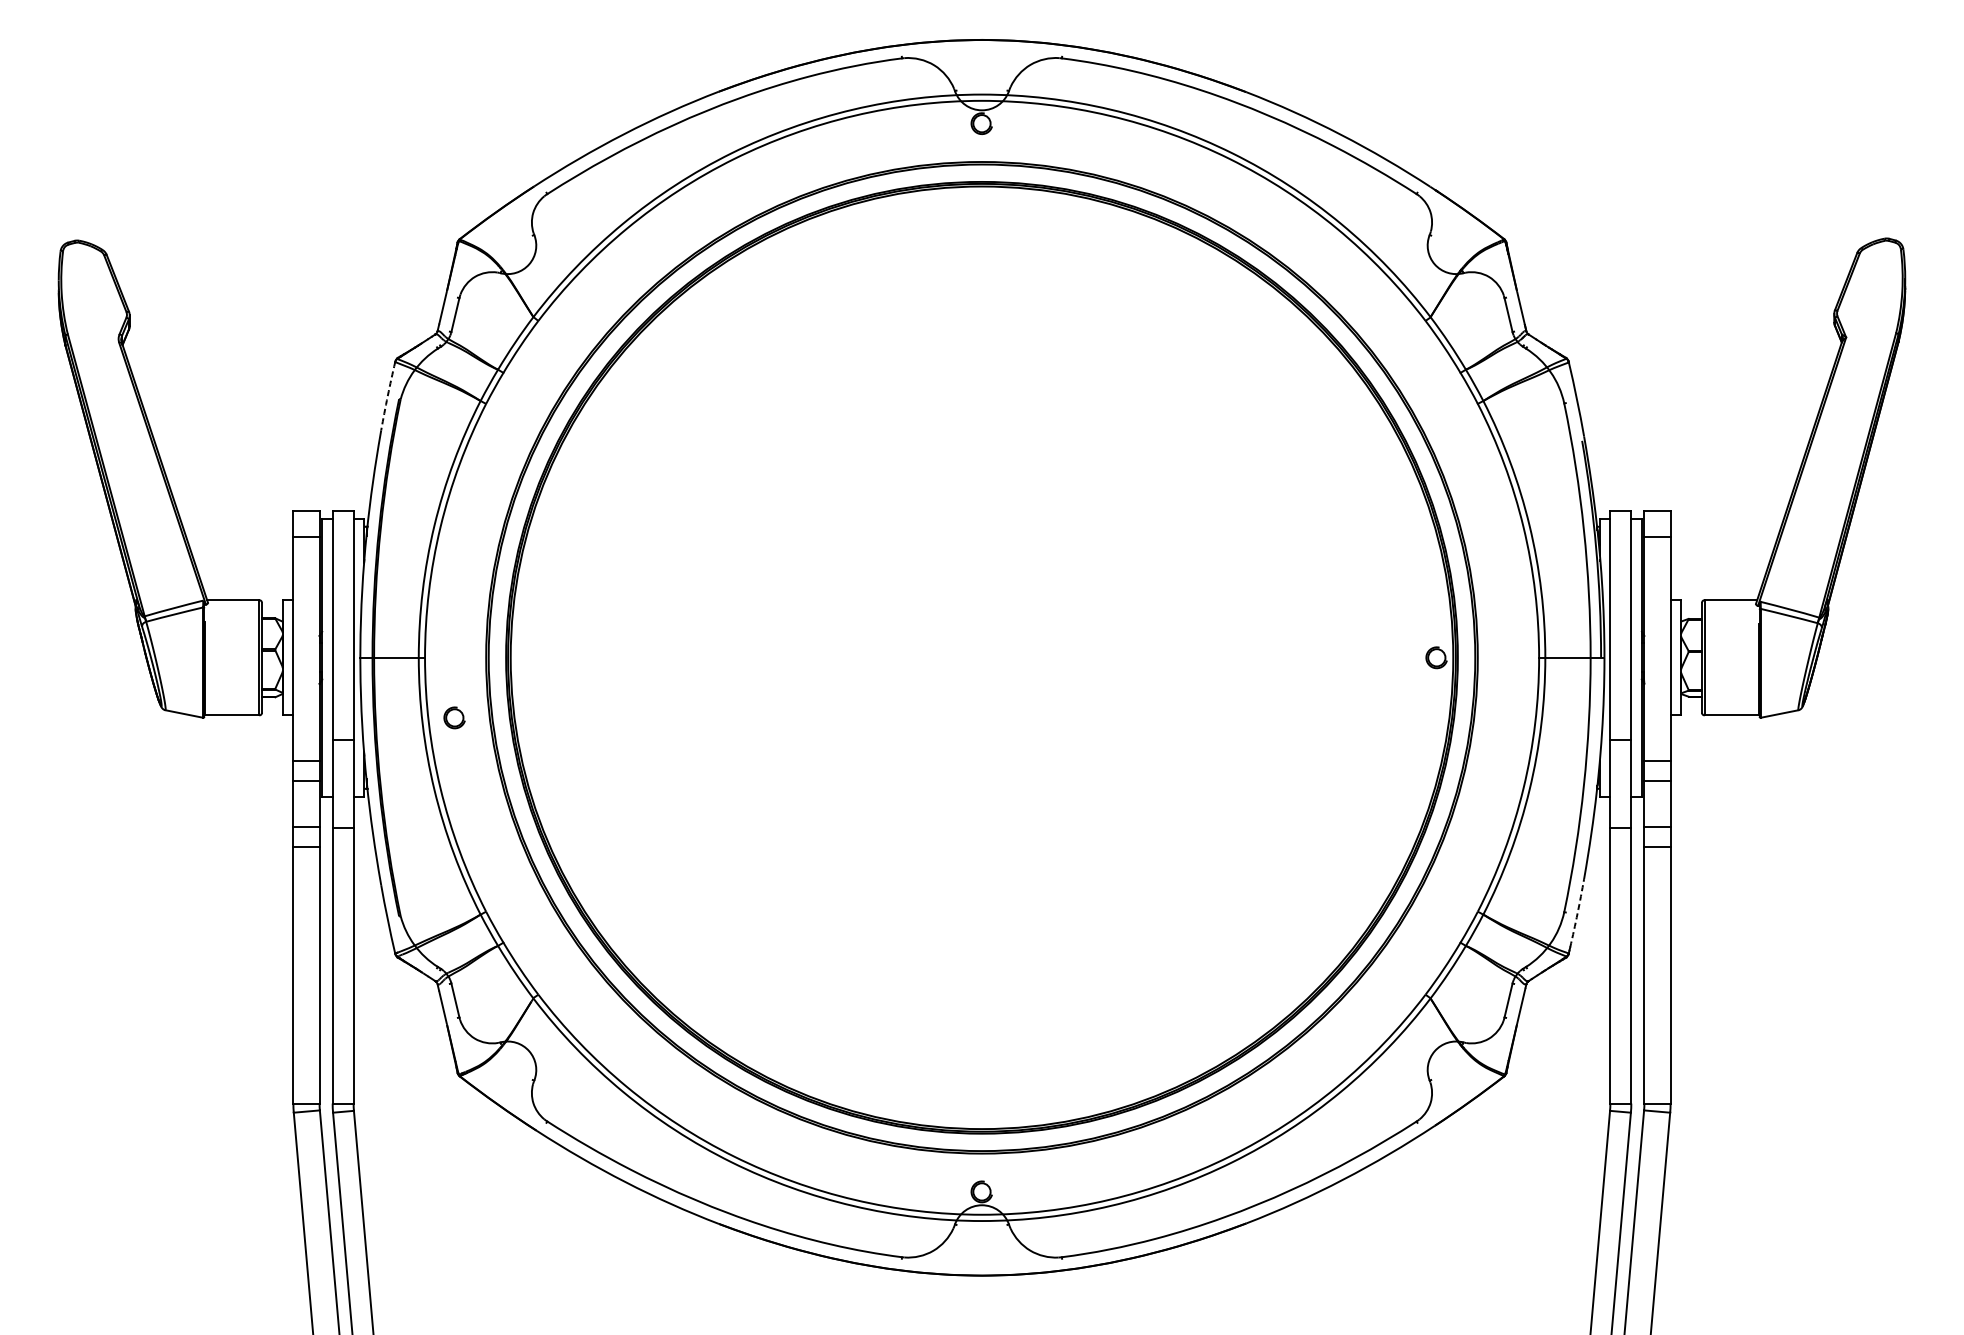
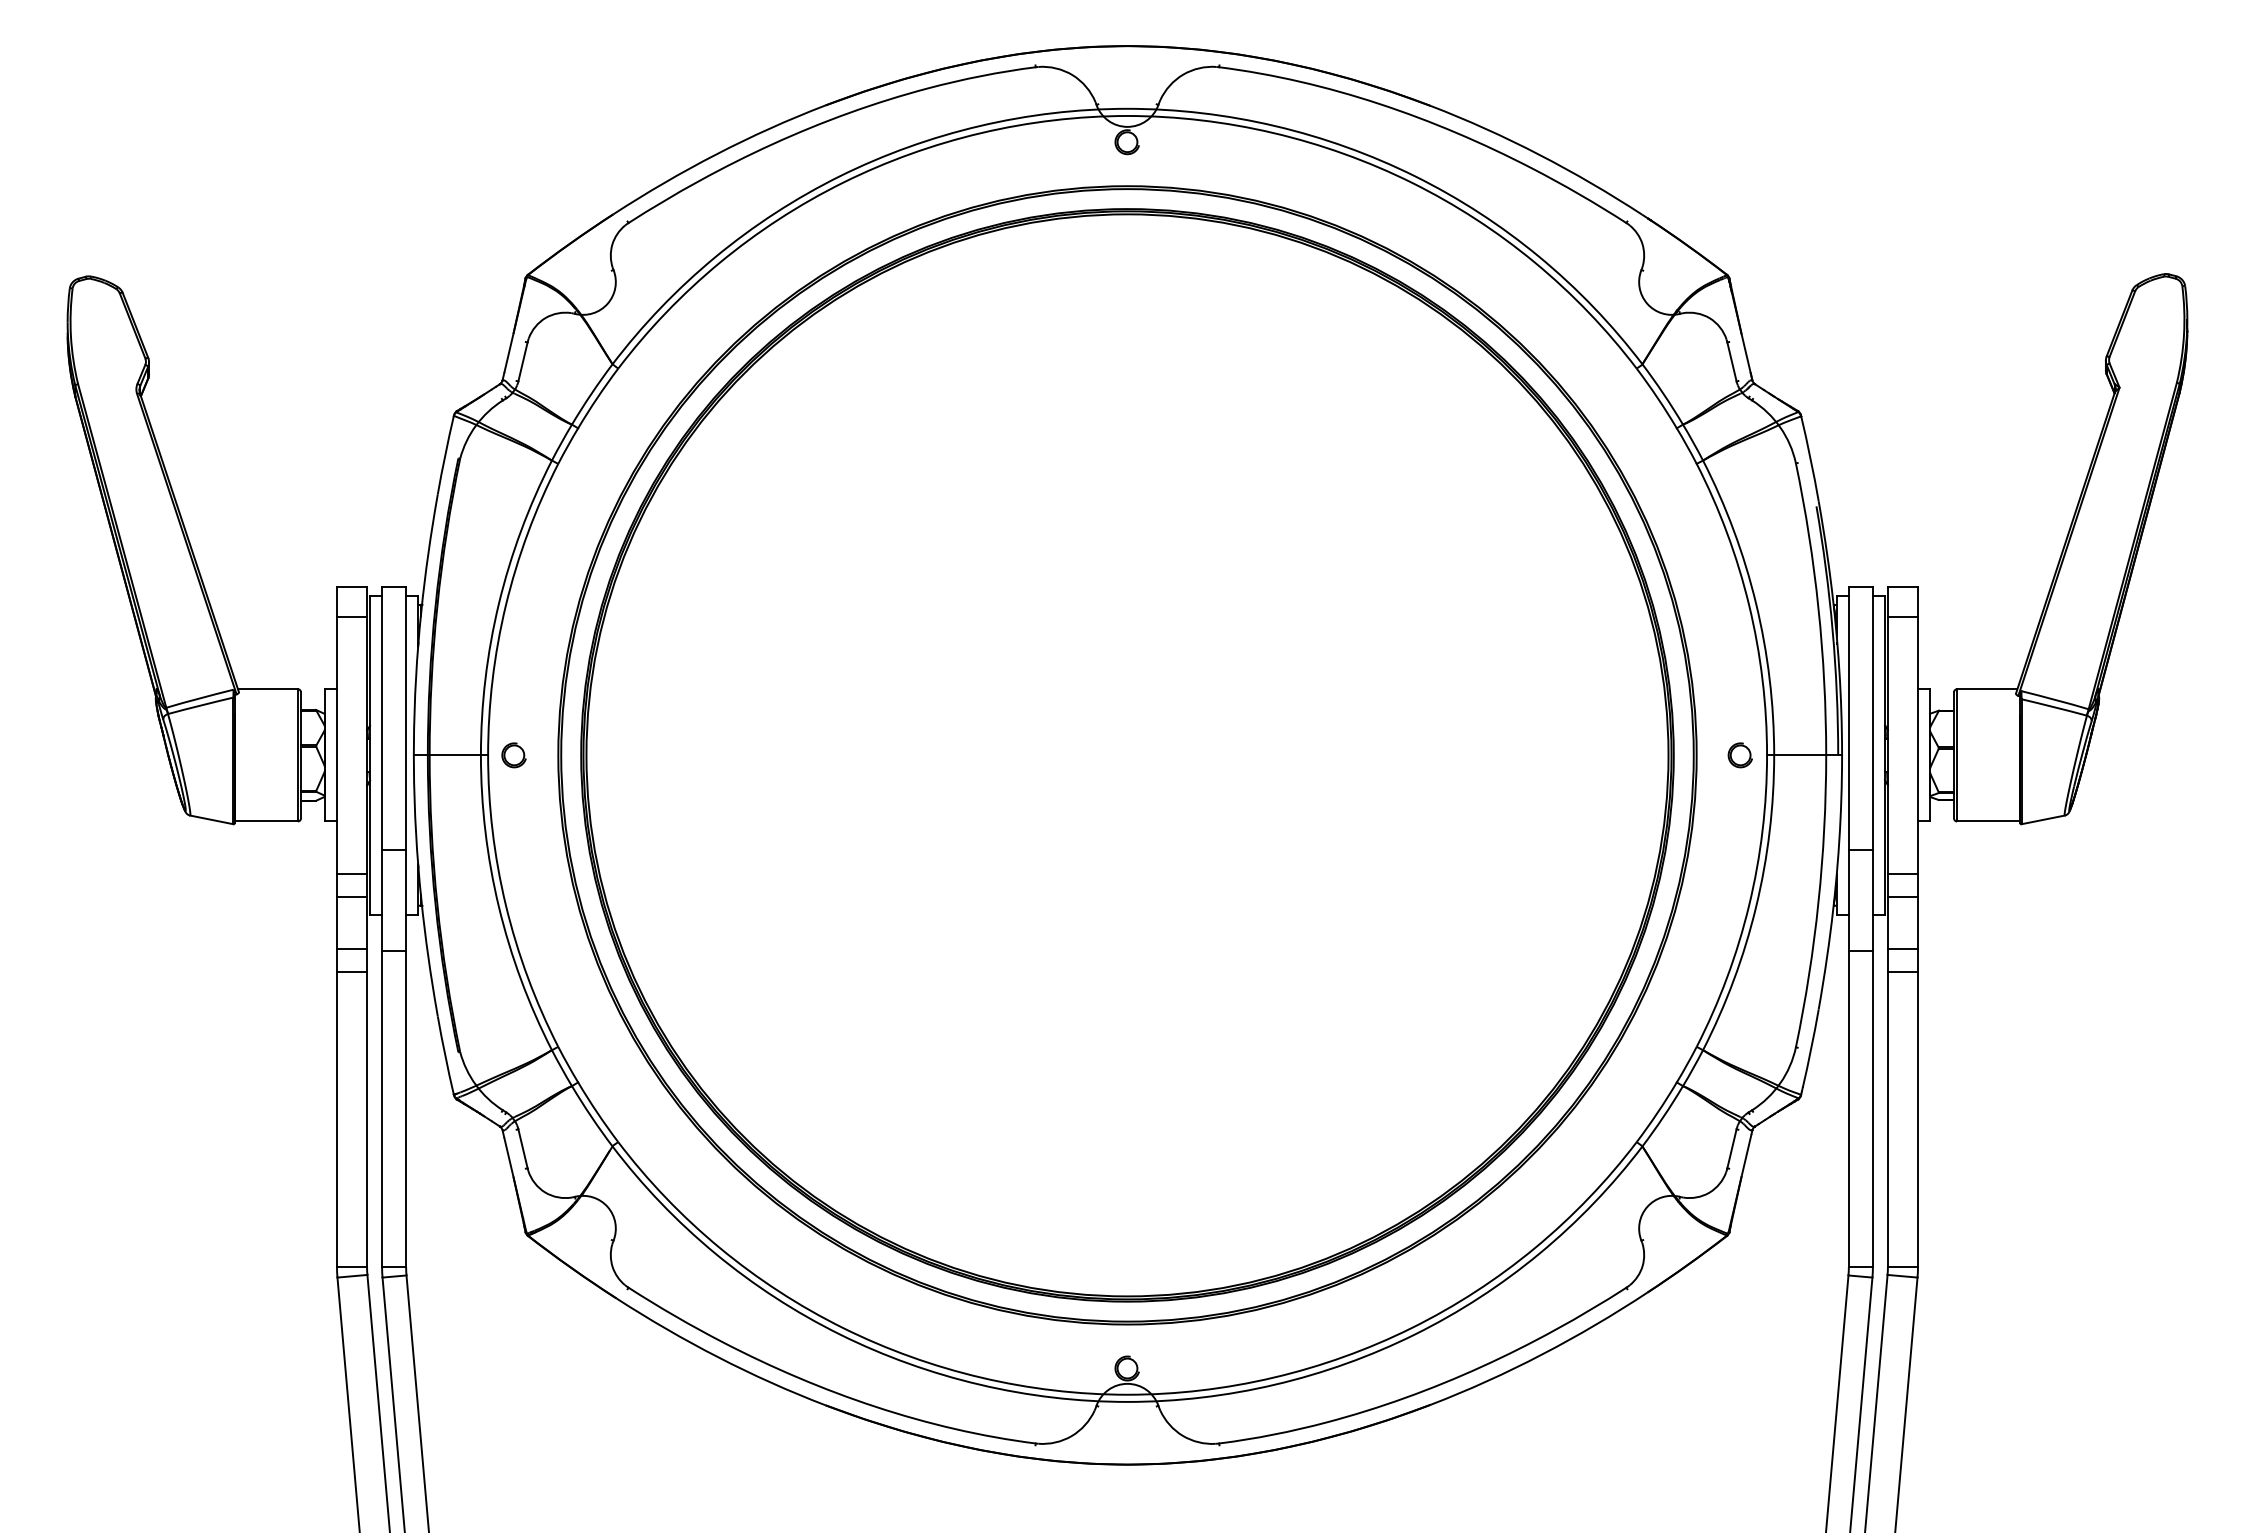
arc: (387, 395) -> (445, 454), dashed -> solid
part: (1435, 657) -> (1739, 755), moved
part: (454, 718) -> (513, 755), moved
arc: (1577, 913) -> (1811, 1048), dashed -> solid

